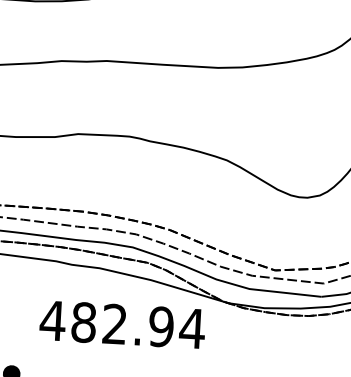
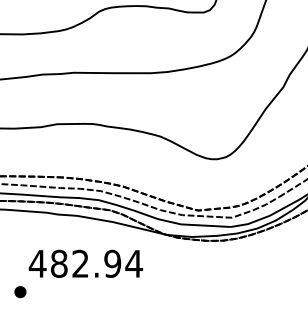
text: (121, 324) -> (85, 263), moved

